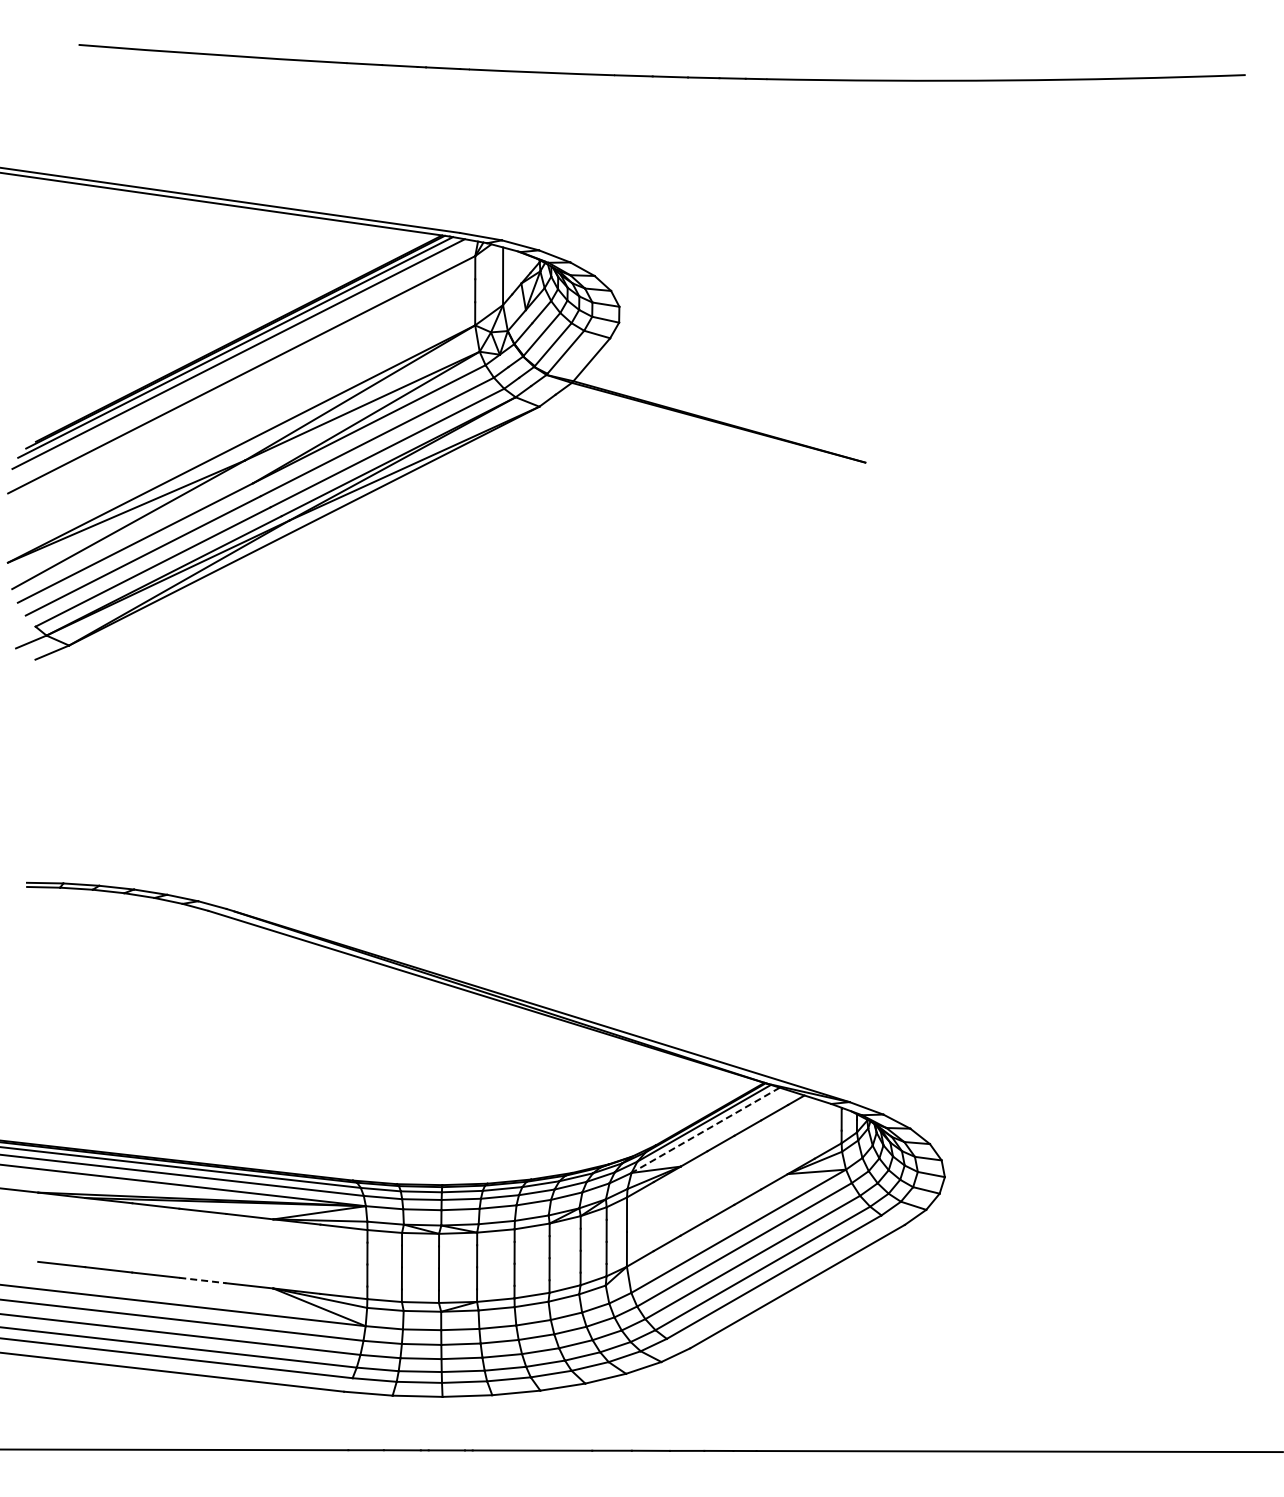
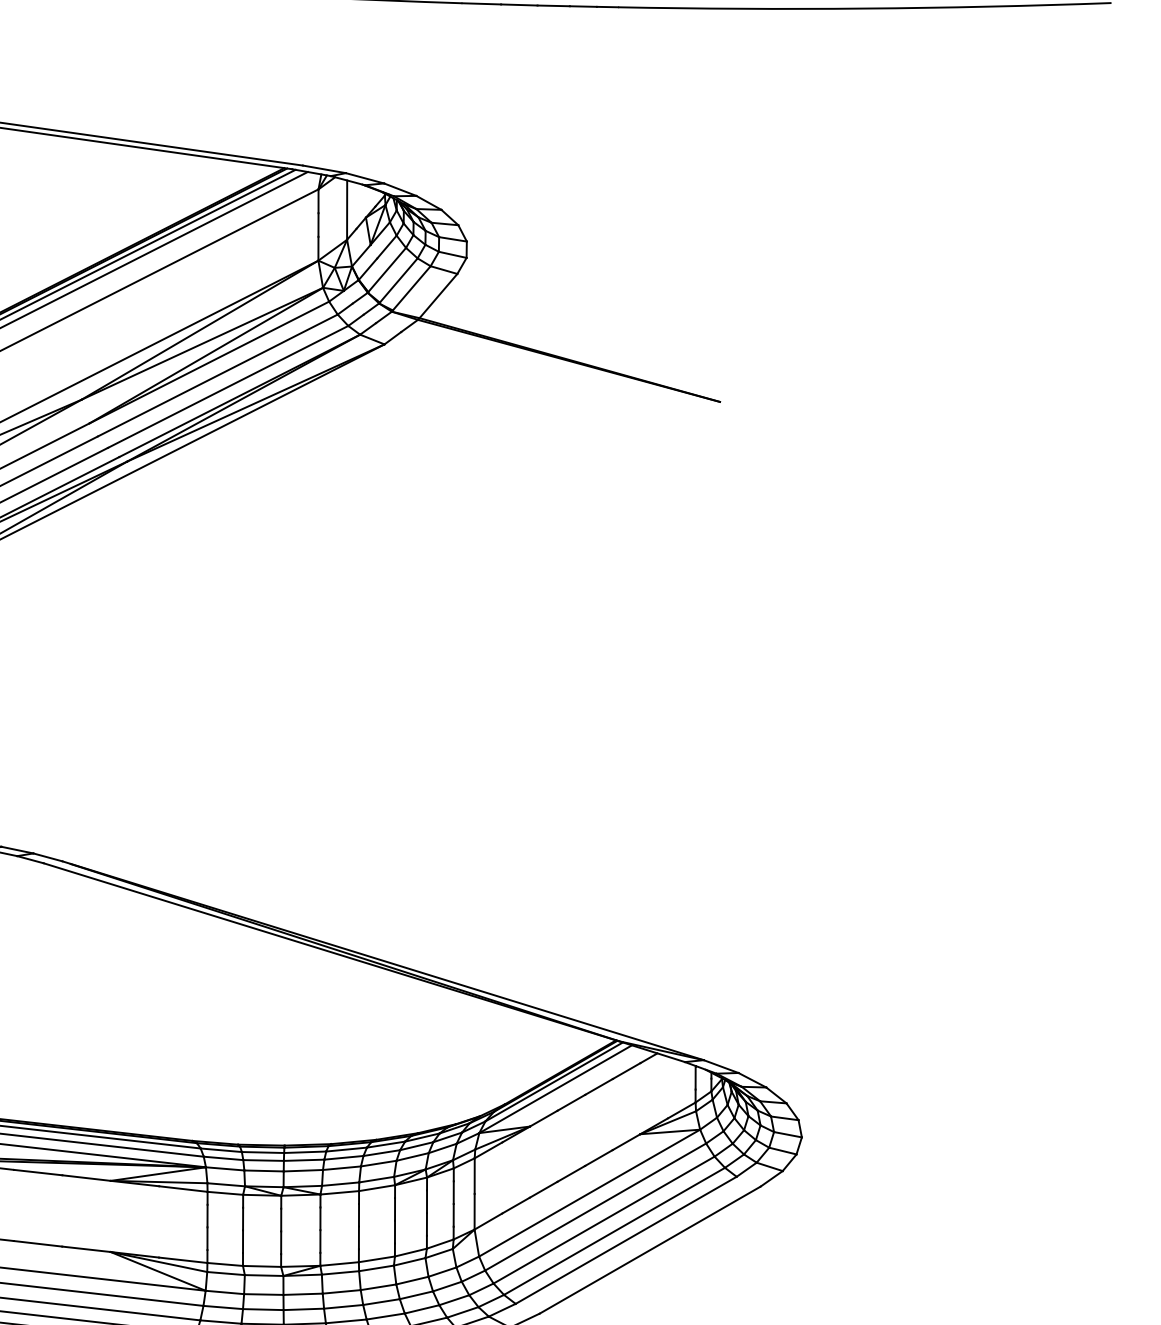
line: (705, 1130) -> (555, 1089), dashed -> solid
line: (202, 1280) -> (37, 1243), dashed -> solid

